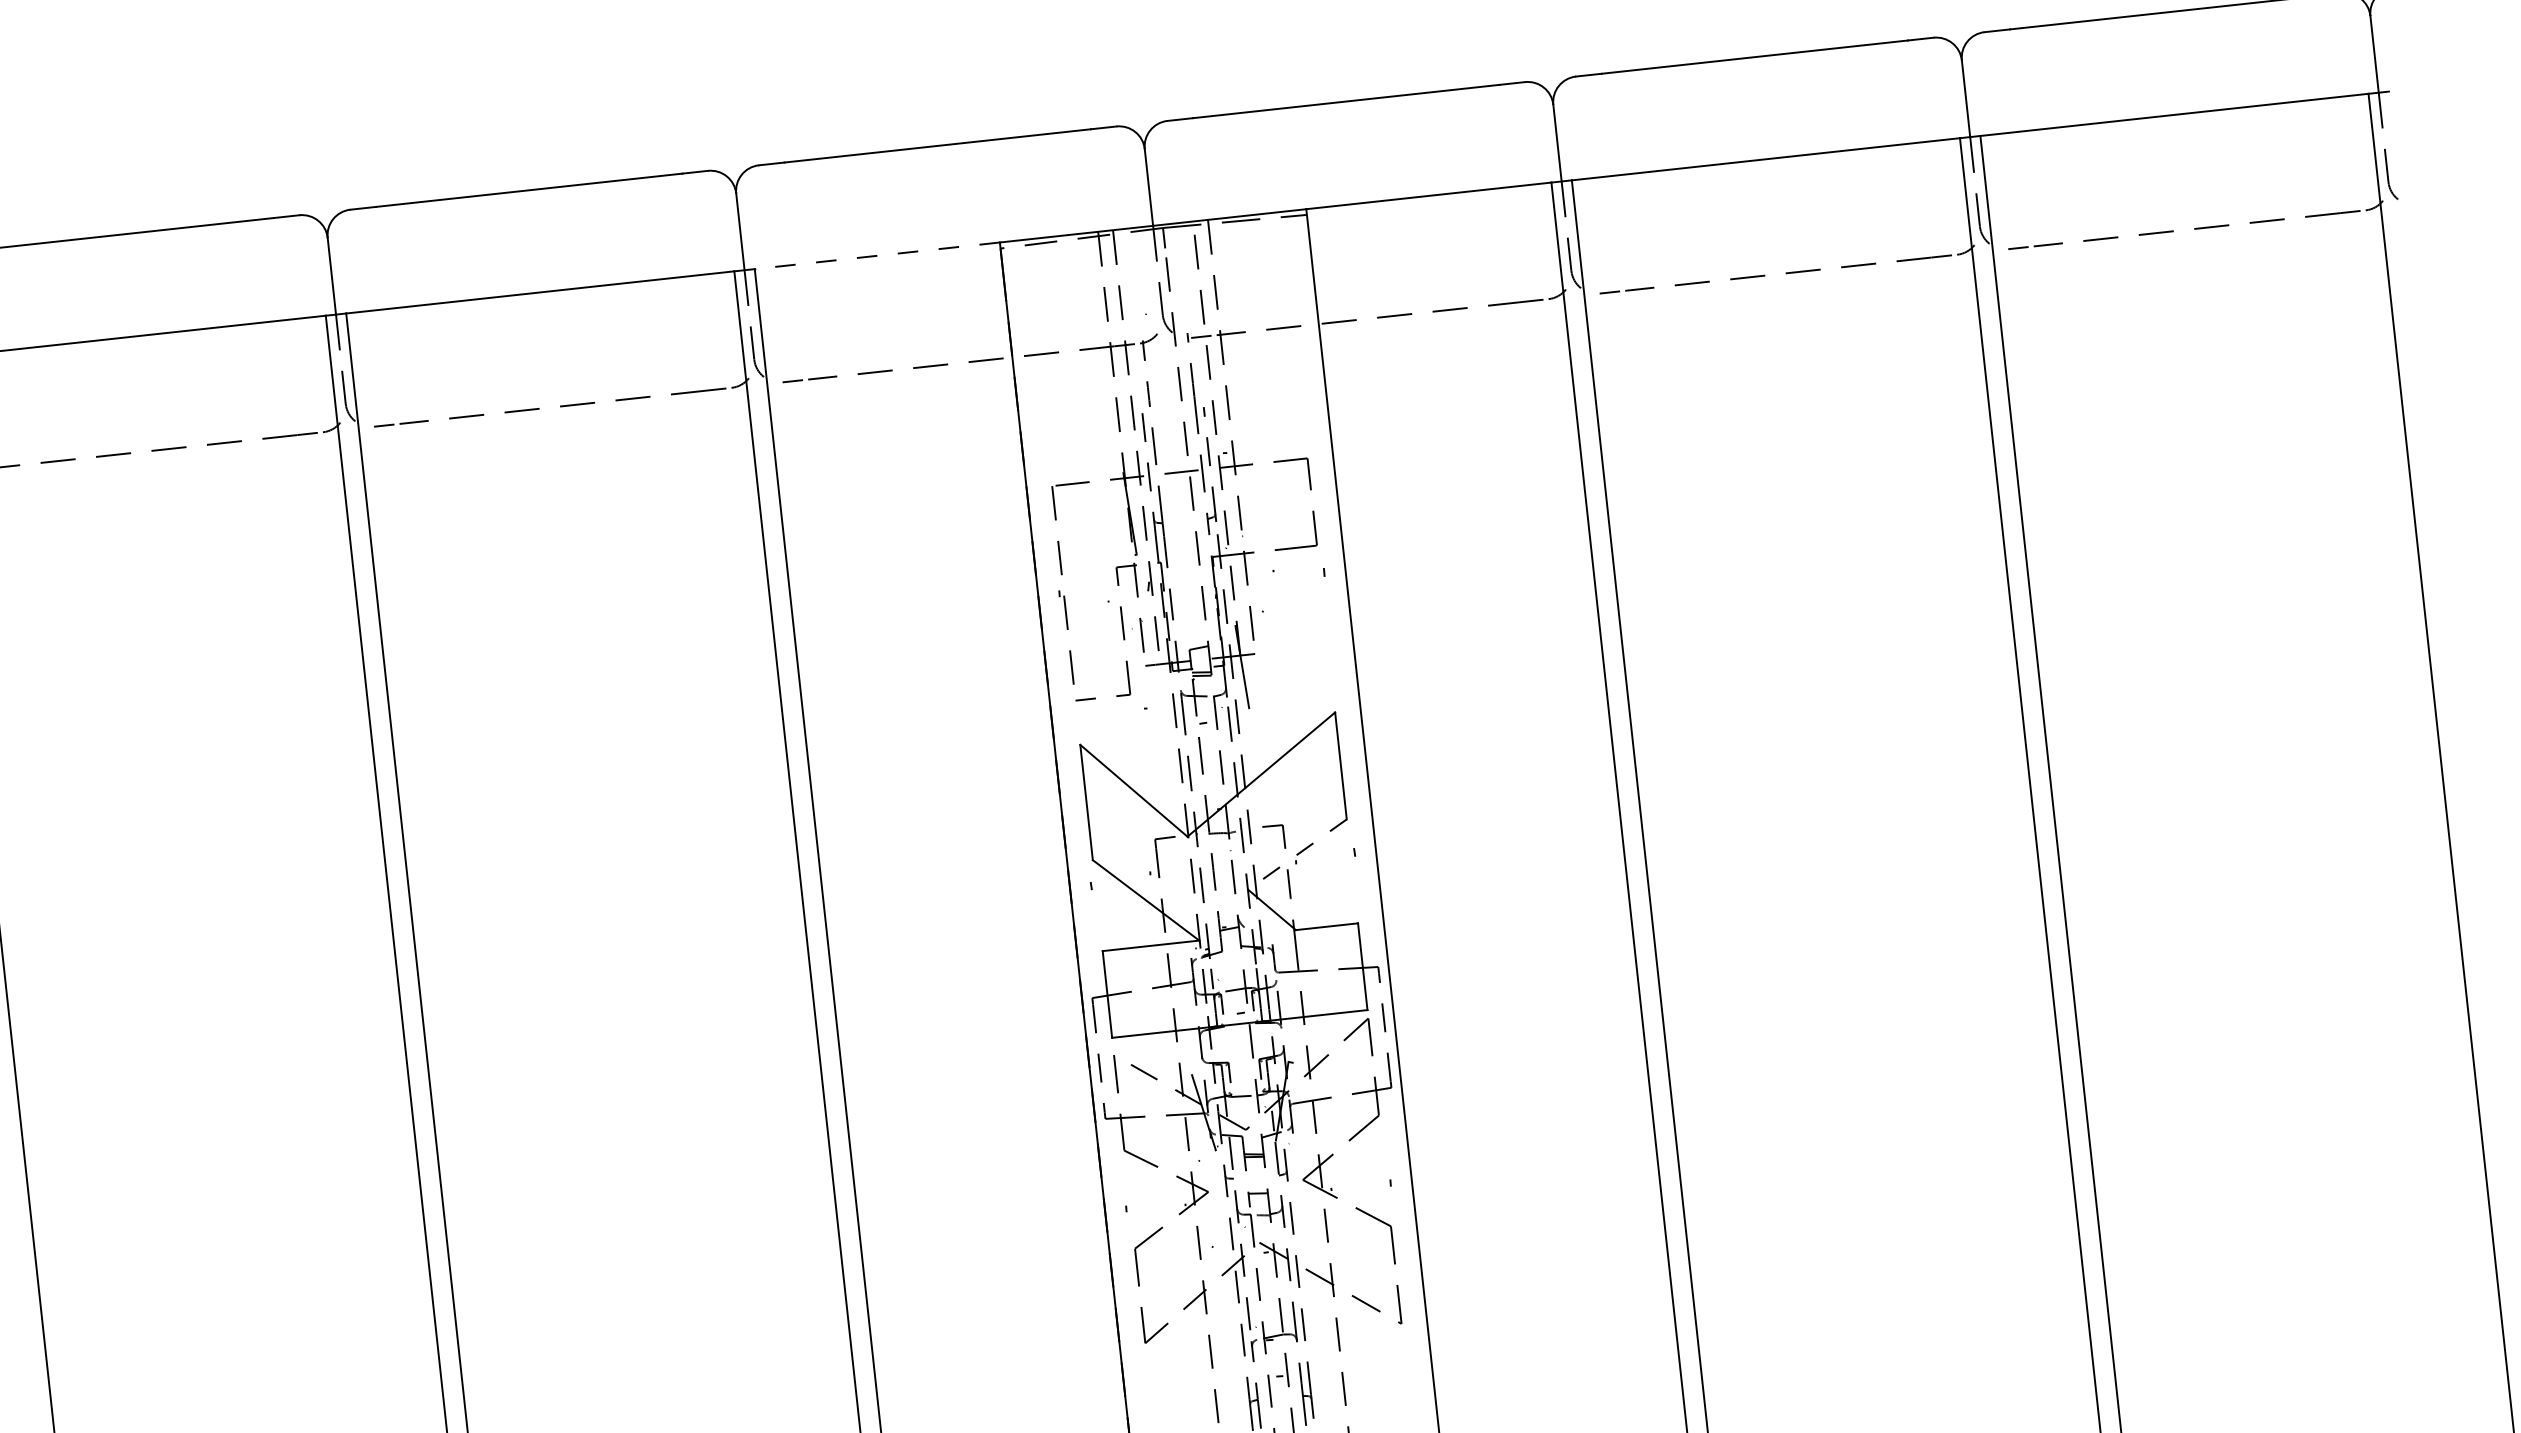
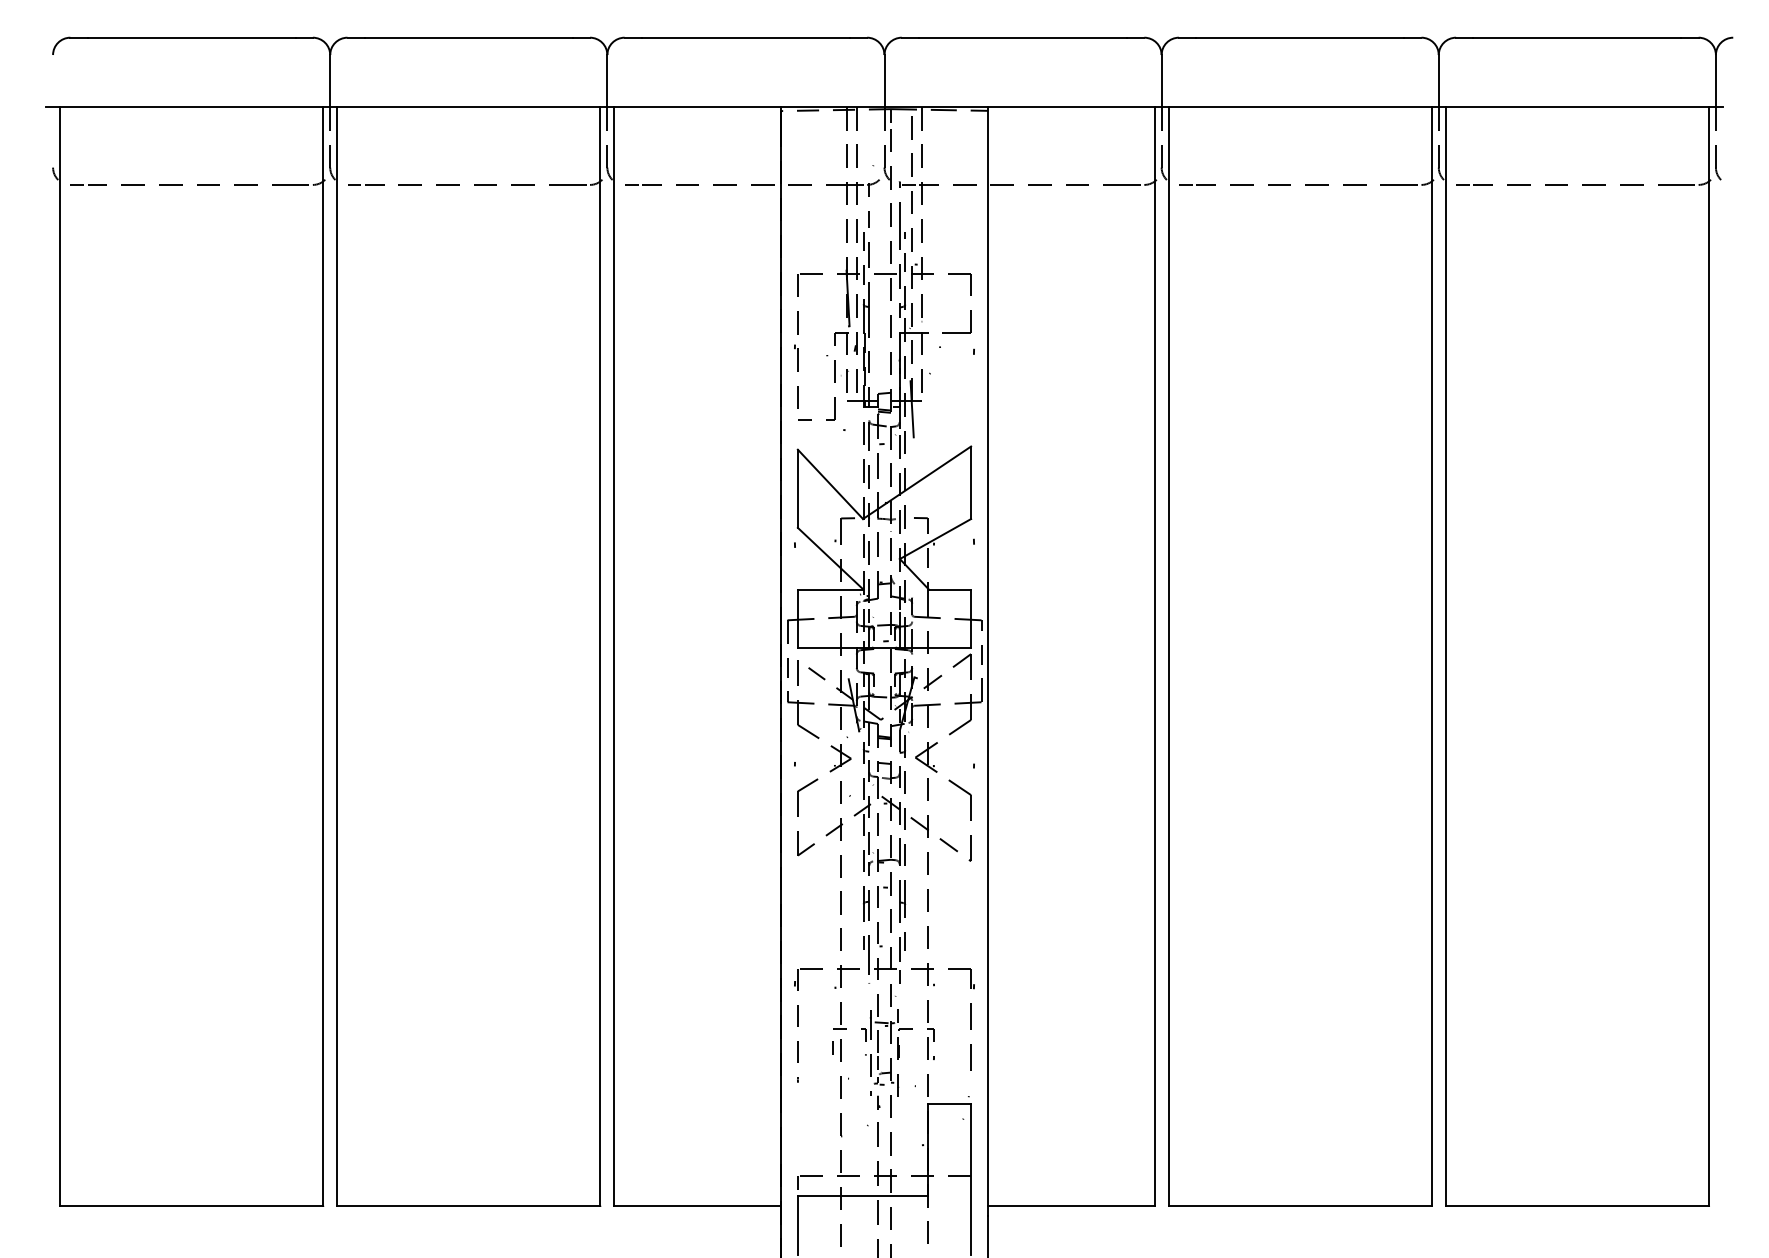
line: (876, 256) -> (696, 107), dashed -> solid
line: (1297, 855) -> (935, 539), dashed -> solid

